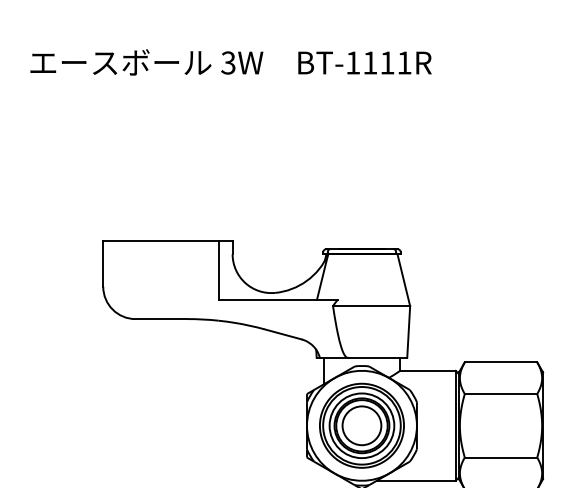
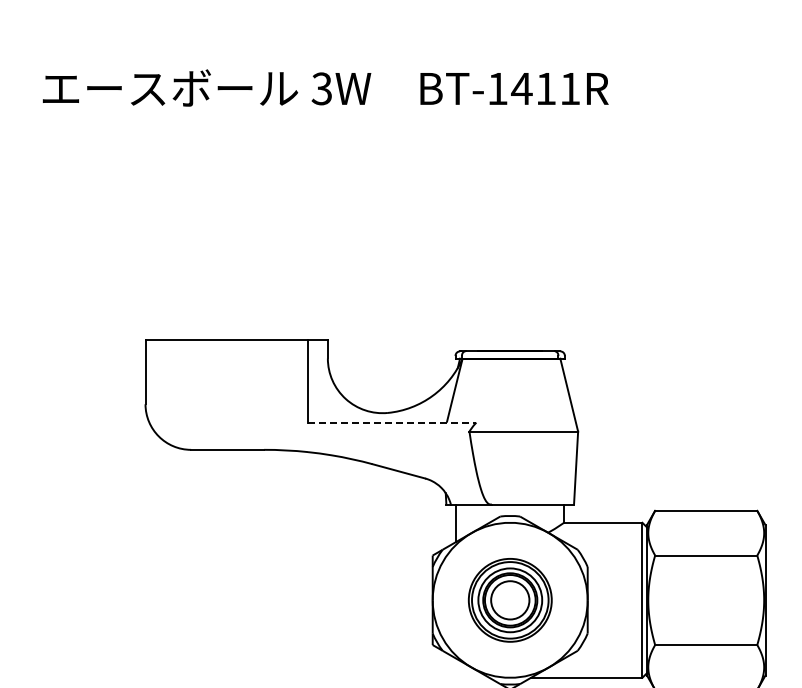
text: (369, 62) -> (521, 88), BT-1111R -> BT-1411R
line: (278, 299) -> (392, 422), solid -> dashed
part: (362, 425) -> (510, 600), size x0.7

